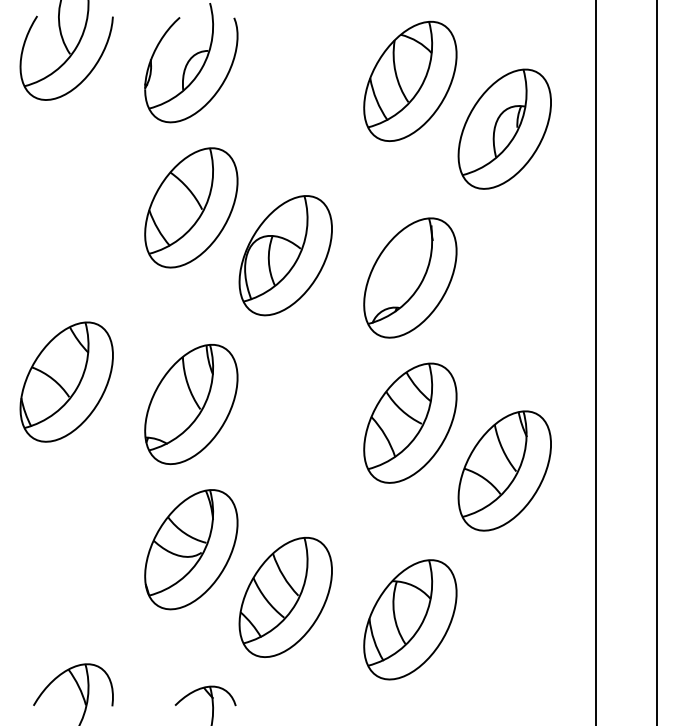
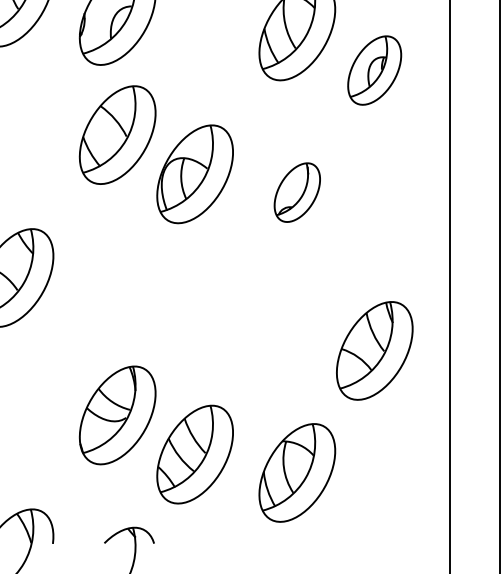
part: (504, 128) -> (374, 70), size x0.7
part: (410, 277) -> (297, 192), size x0.6
part: (191, 404) -> (117, 296), removed
part: (410, 422) -> (297, 311), removed

